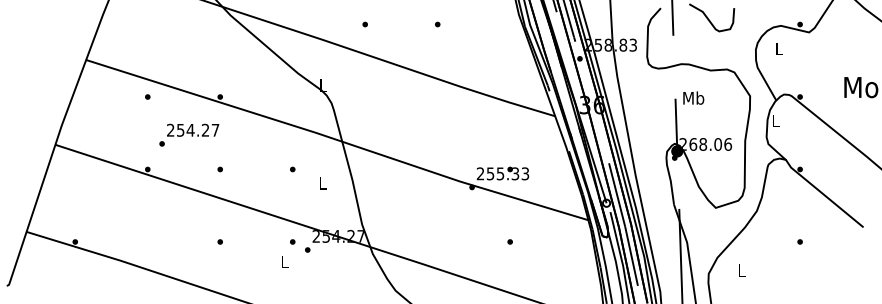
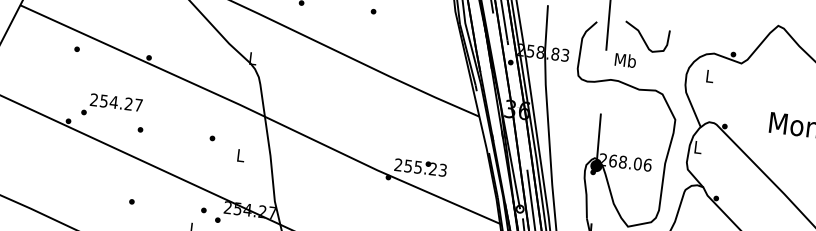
text: (693, 97) -> (625, 59), moved
text: (189, 134) -> (112, 106), moved
text: (515, 174) -> (433, 169), 255.33 -> 255.23

